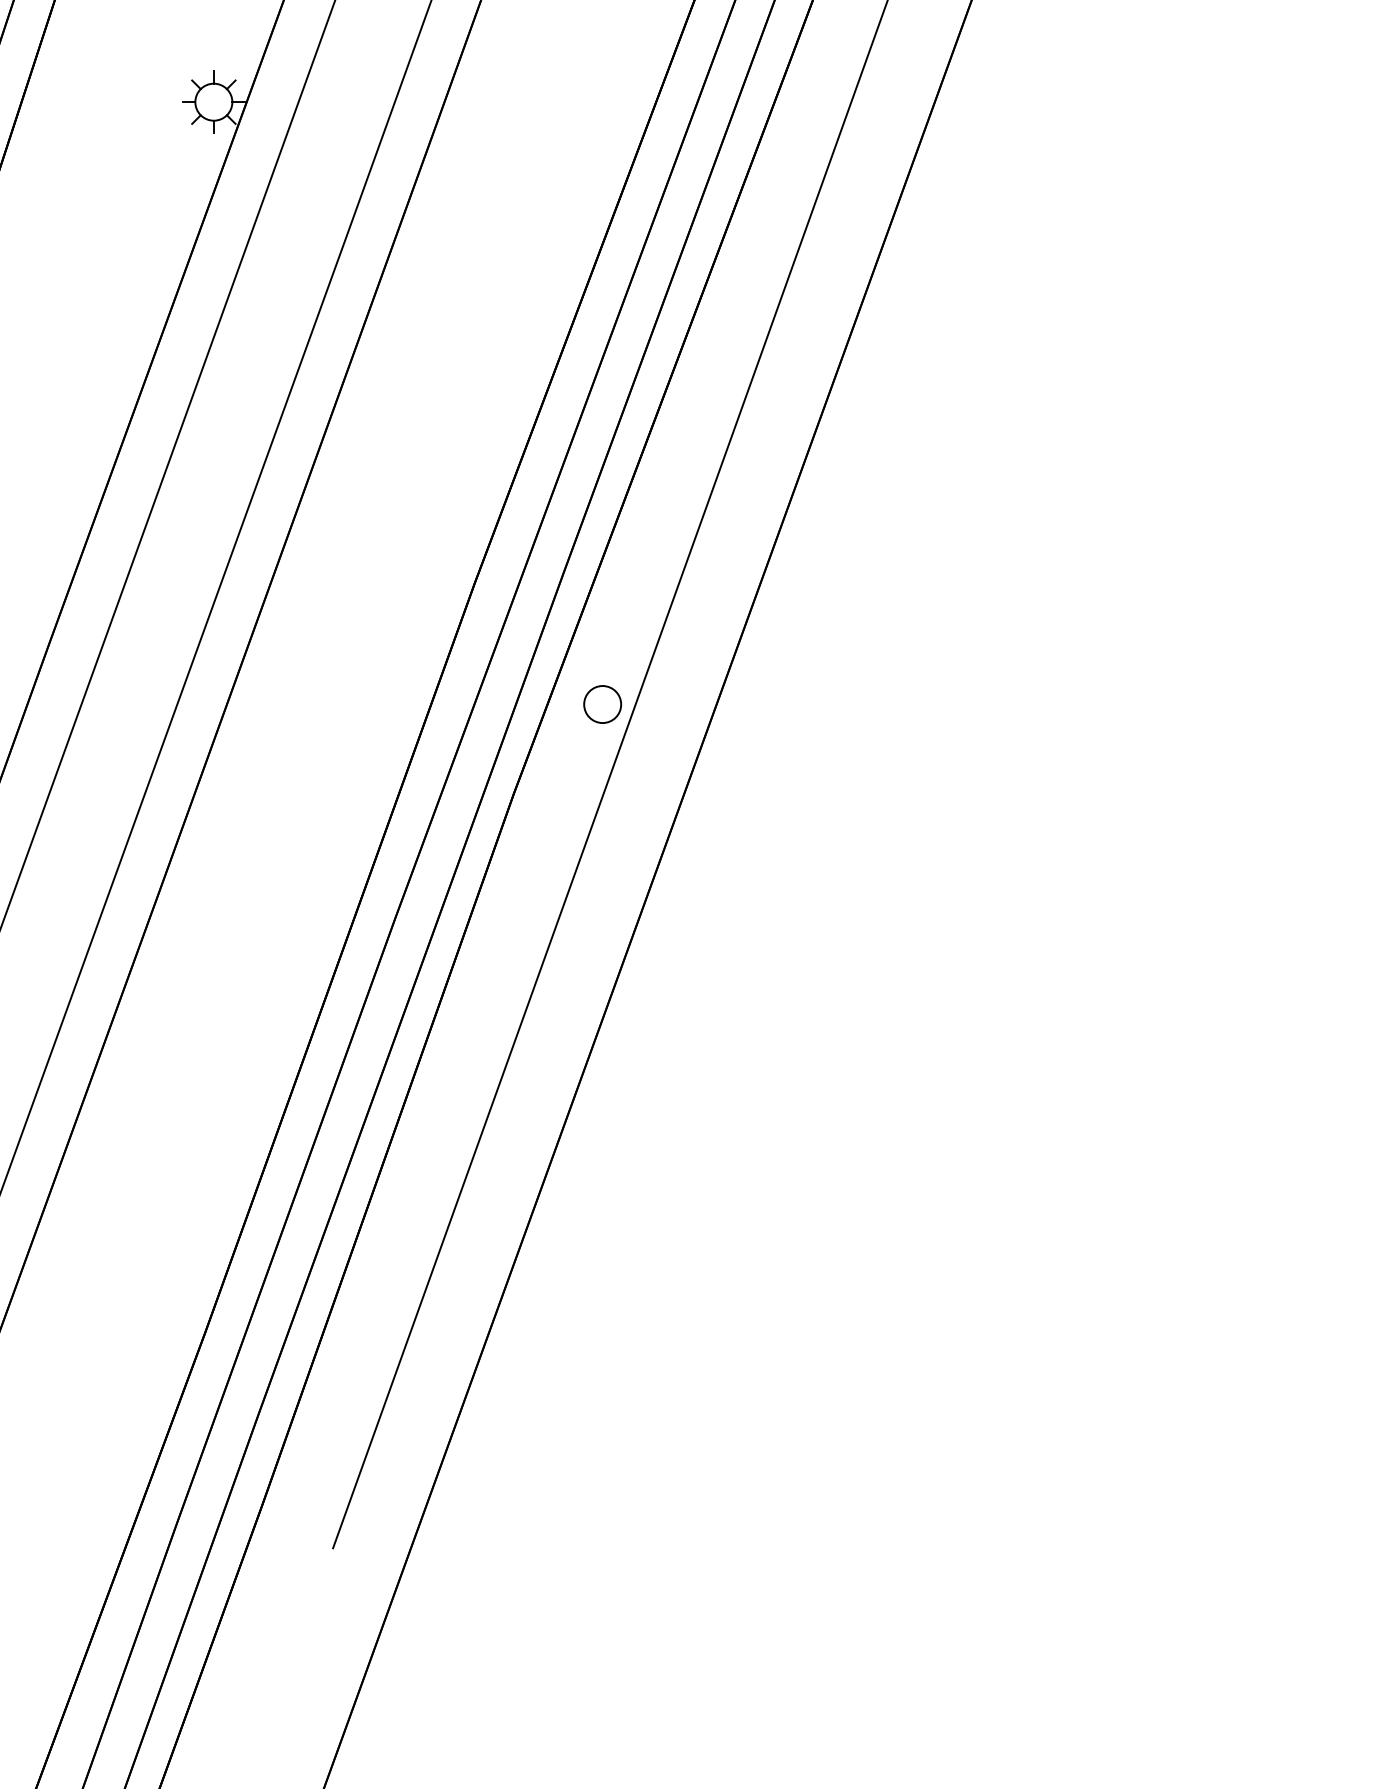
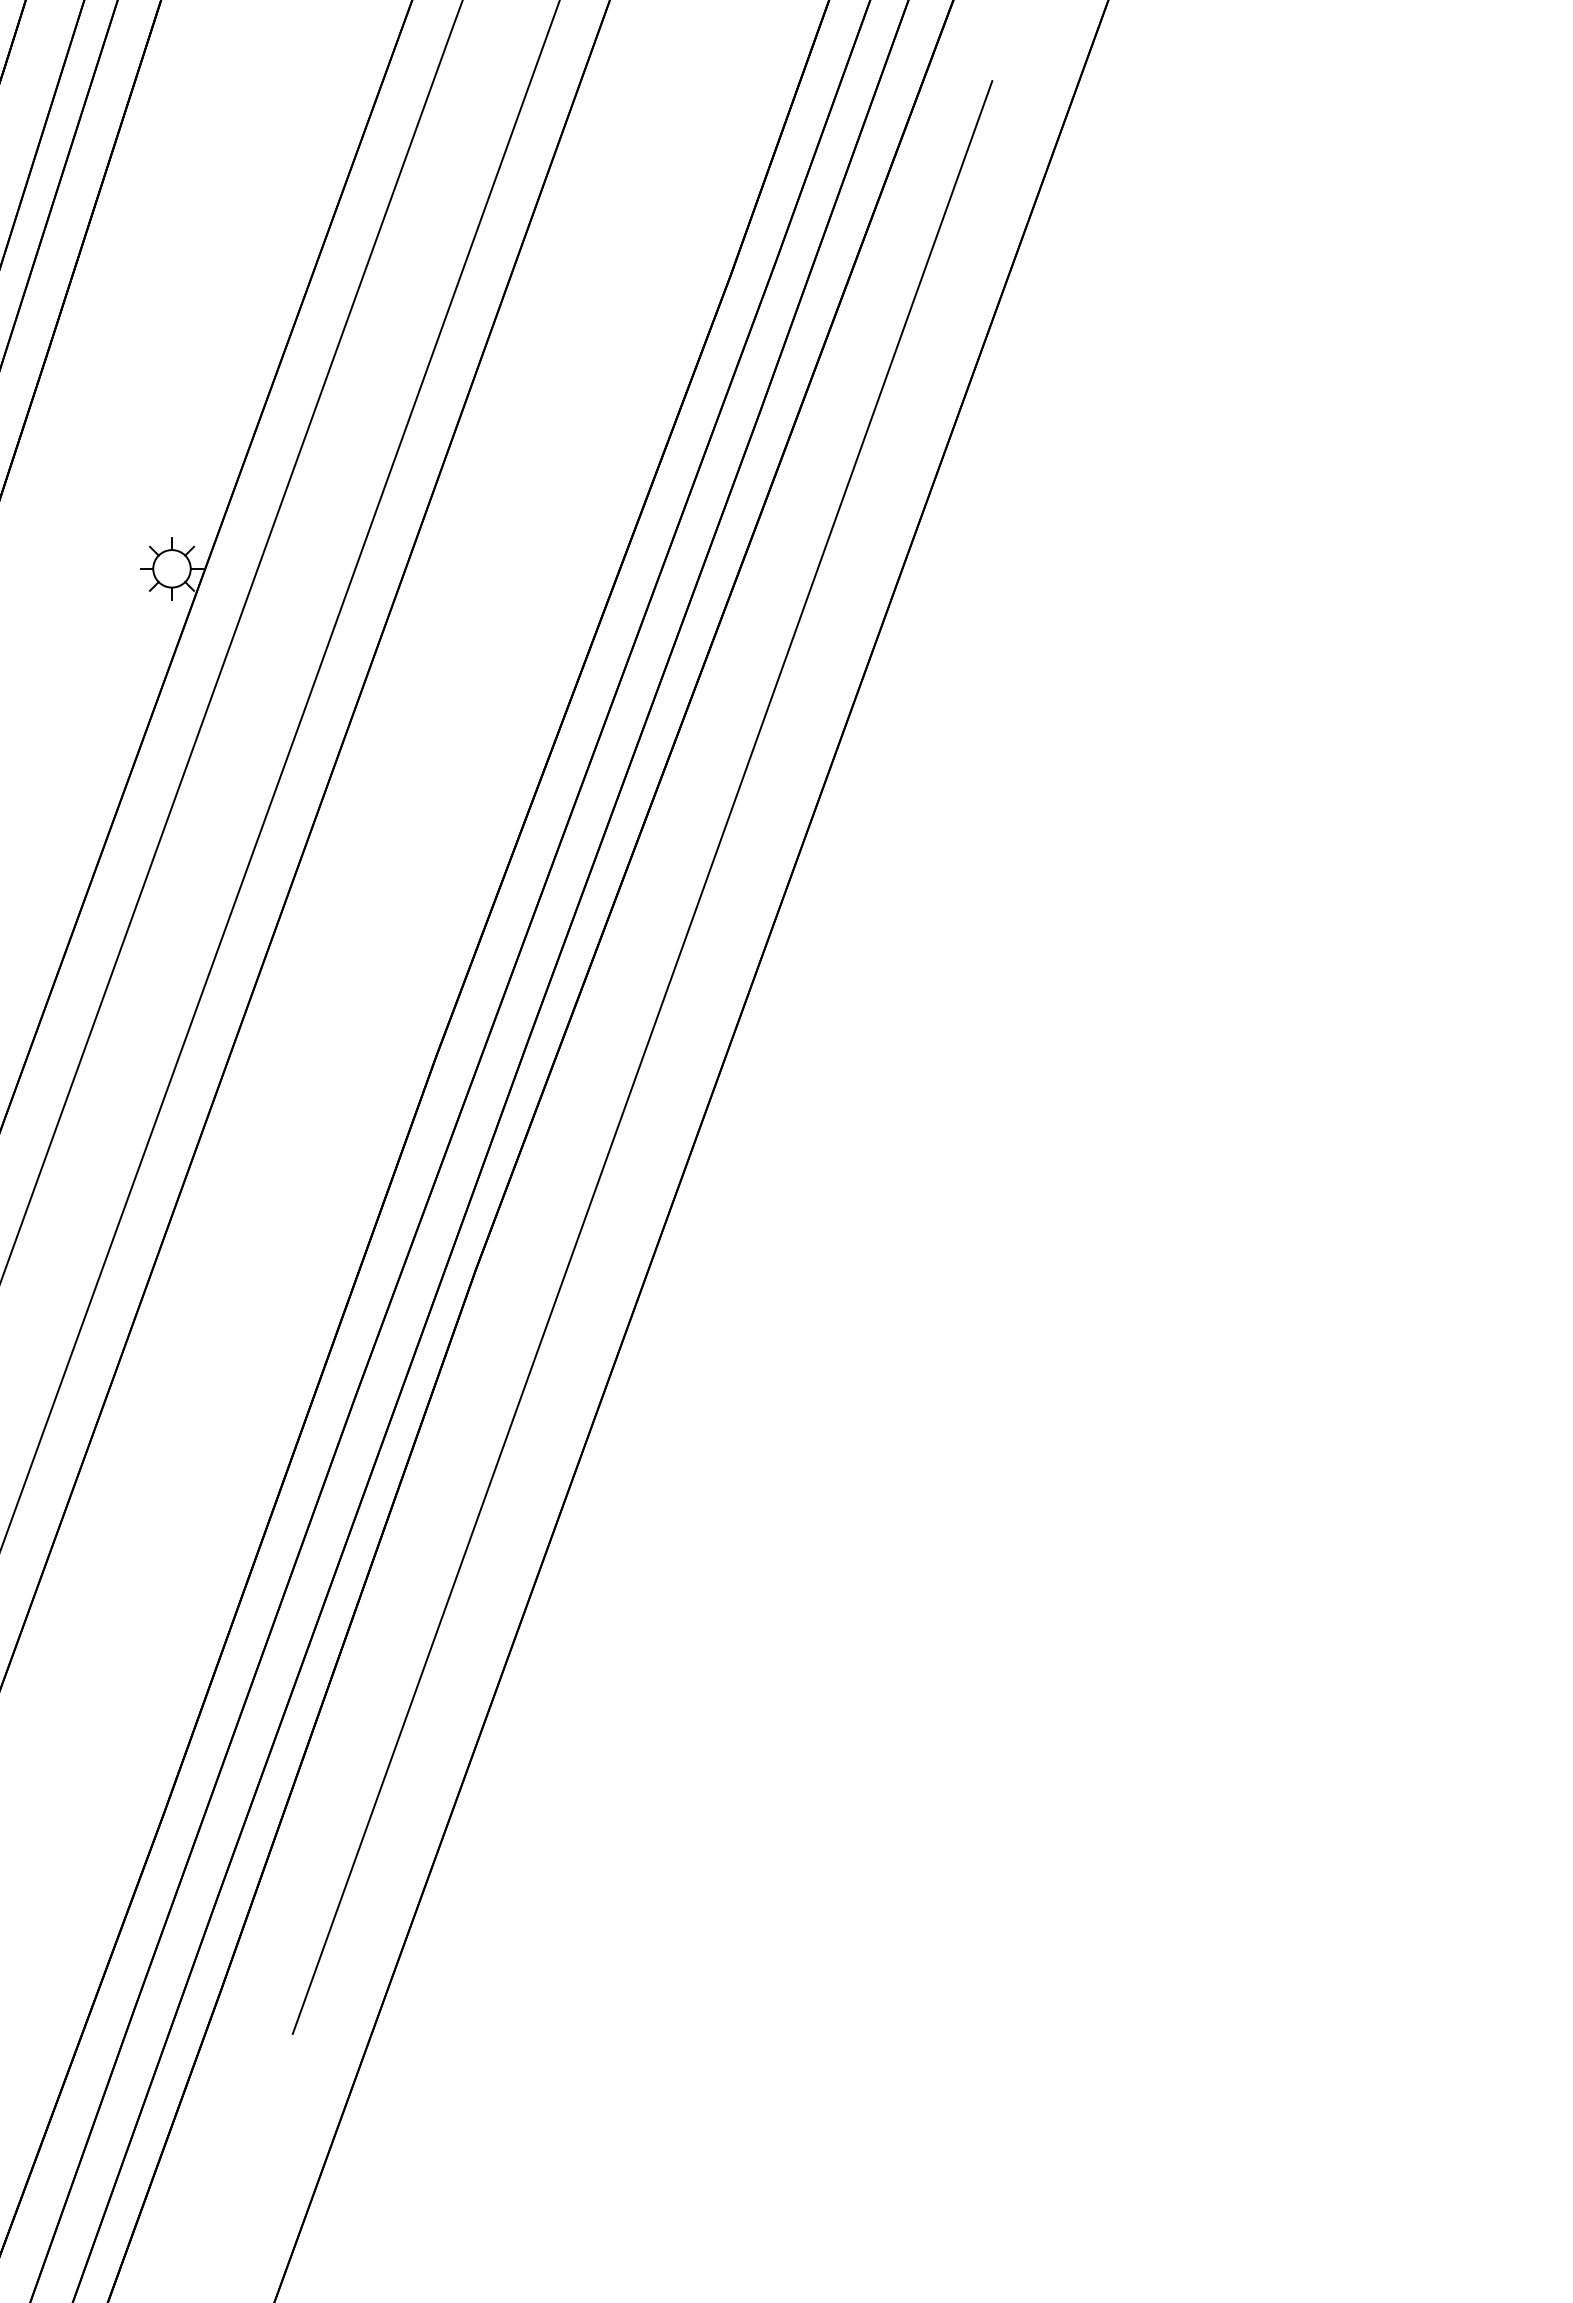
part: (602, 703) -> (565, 1178), removed

